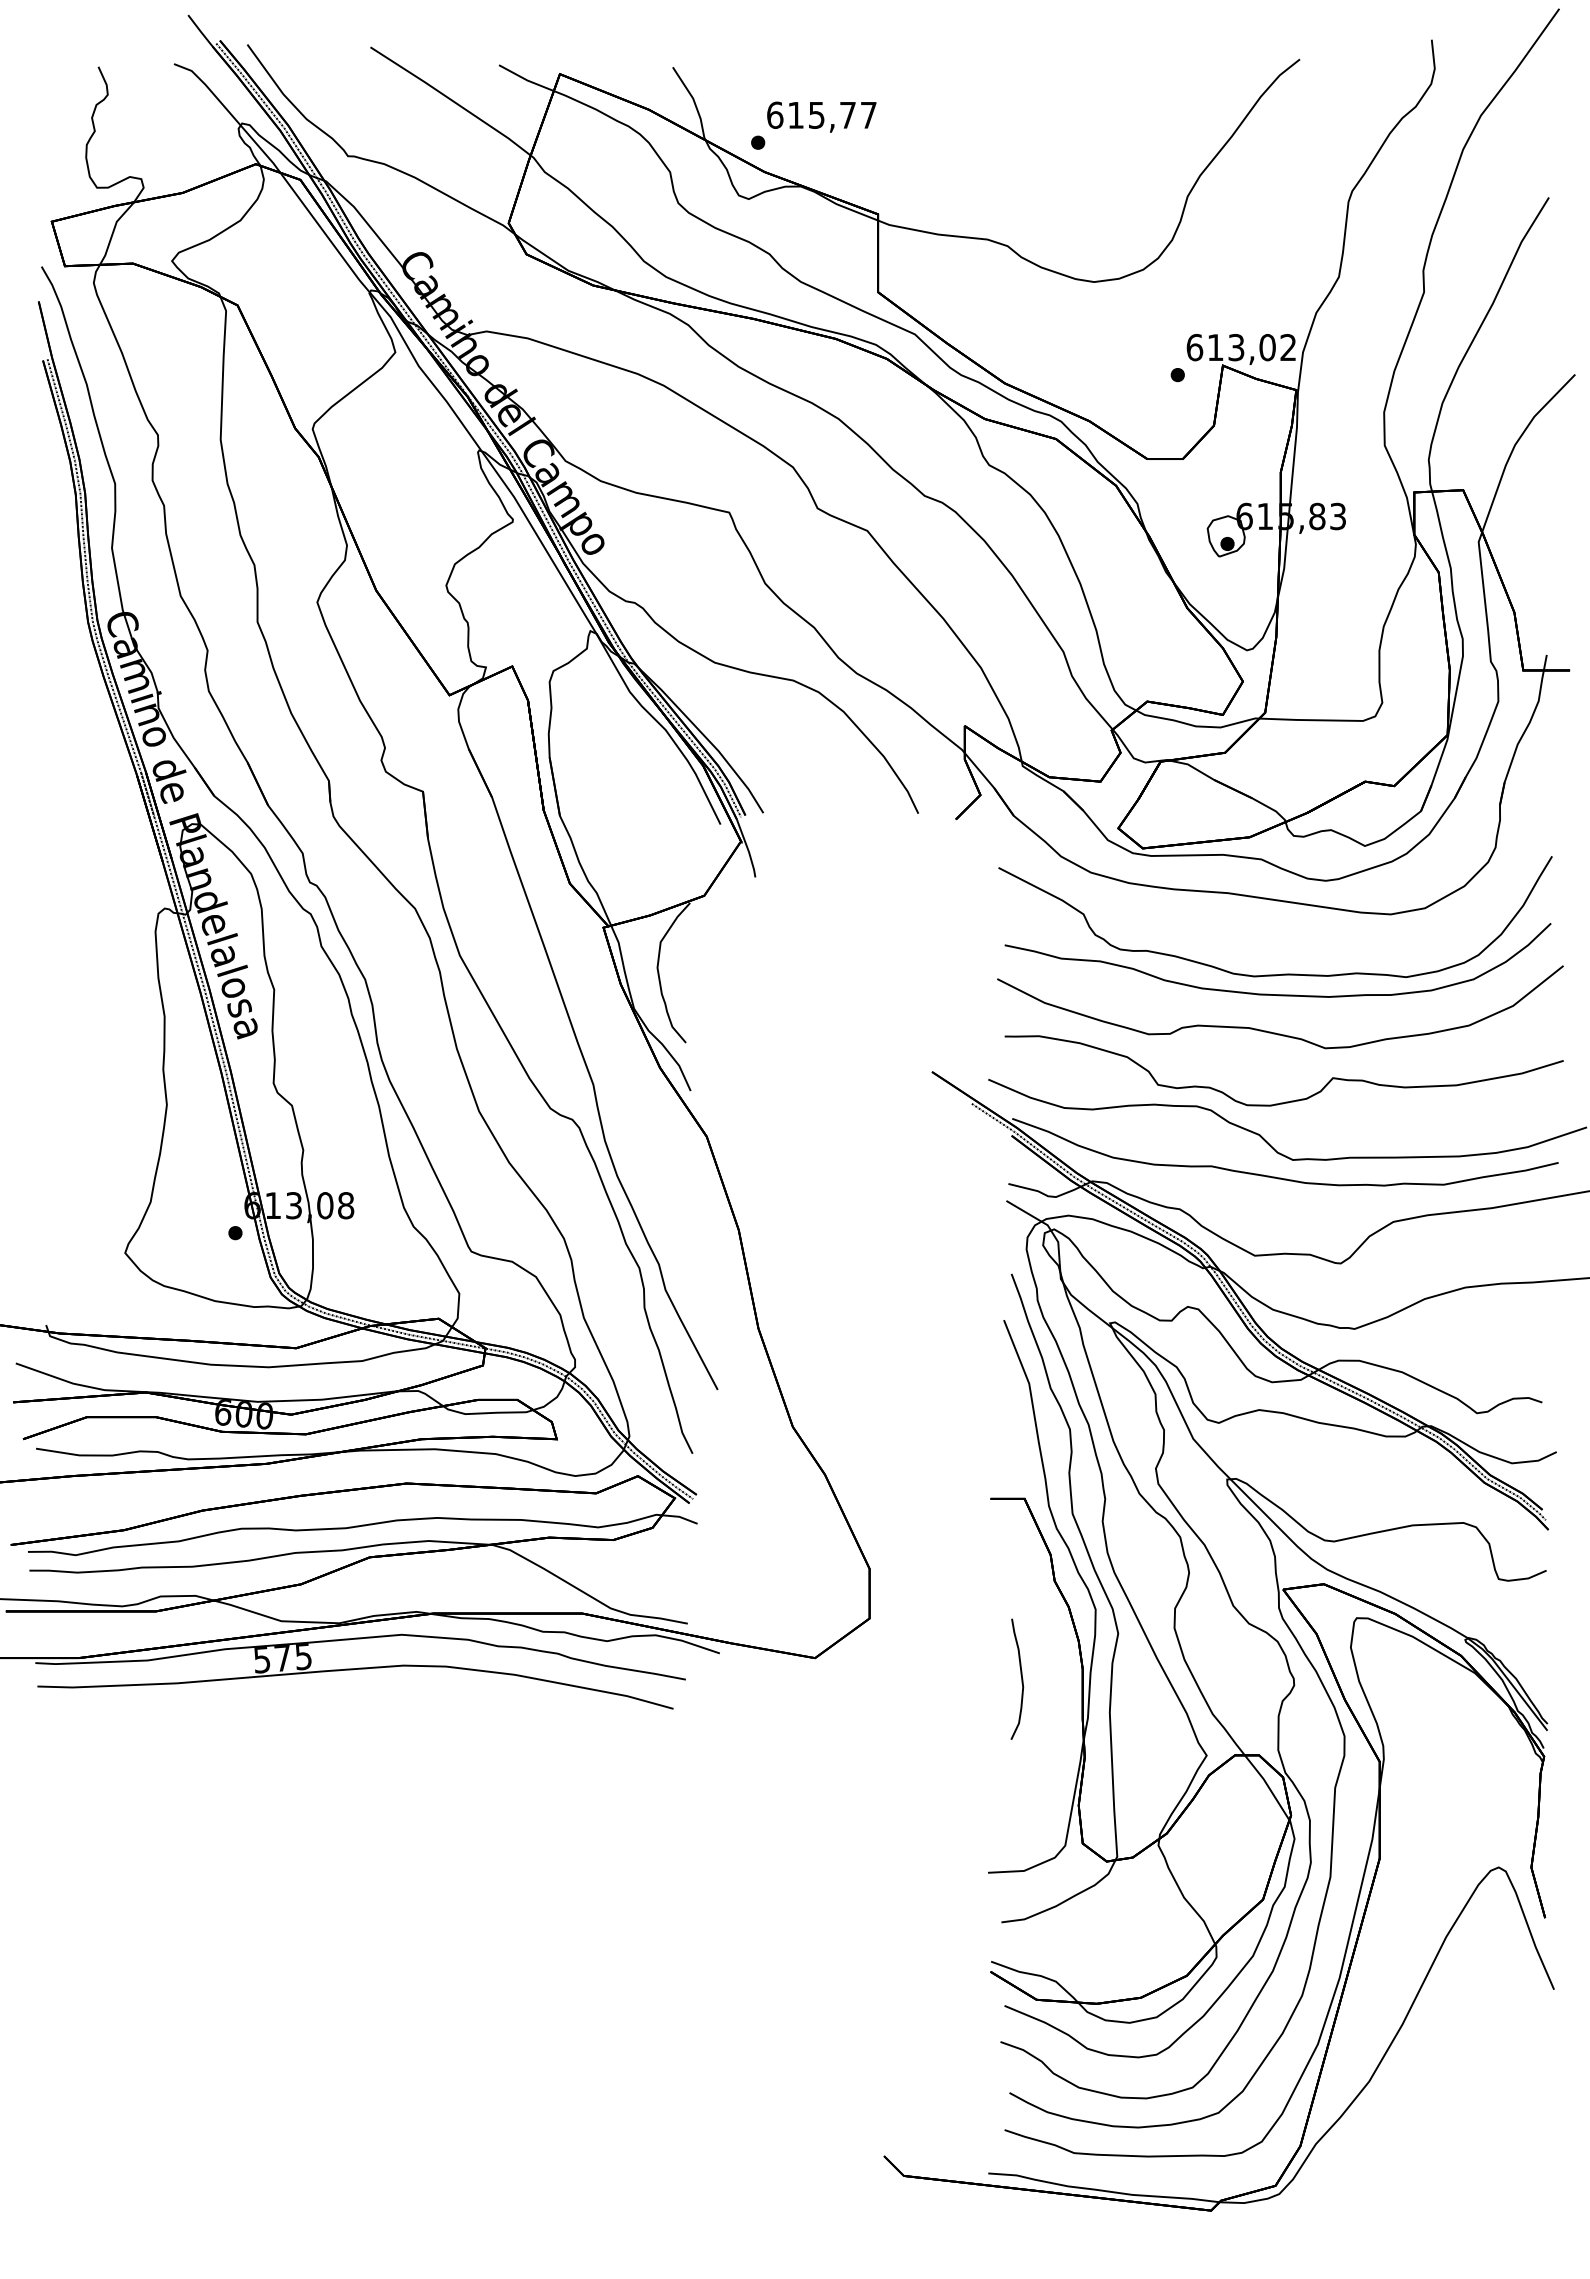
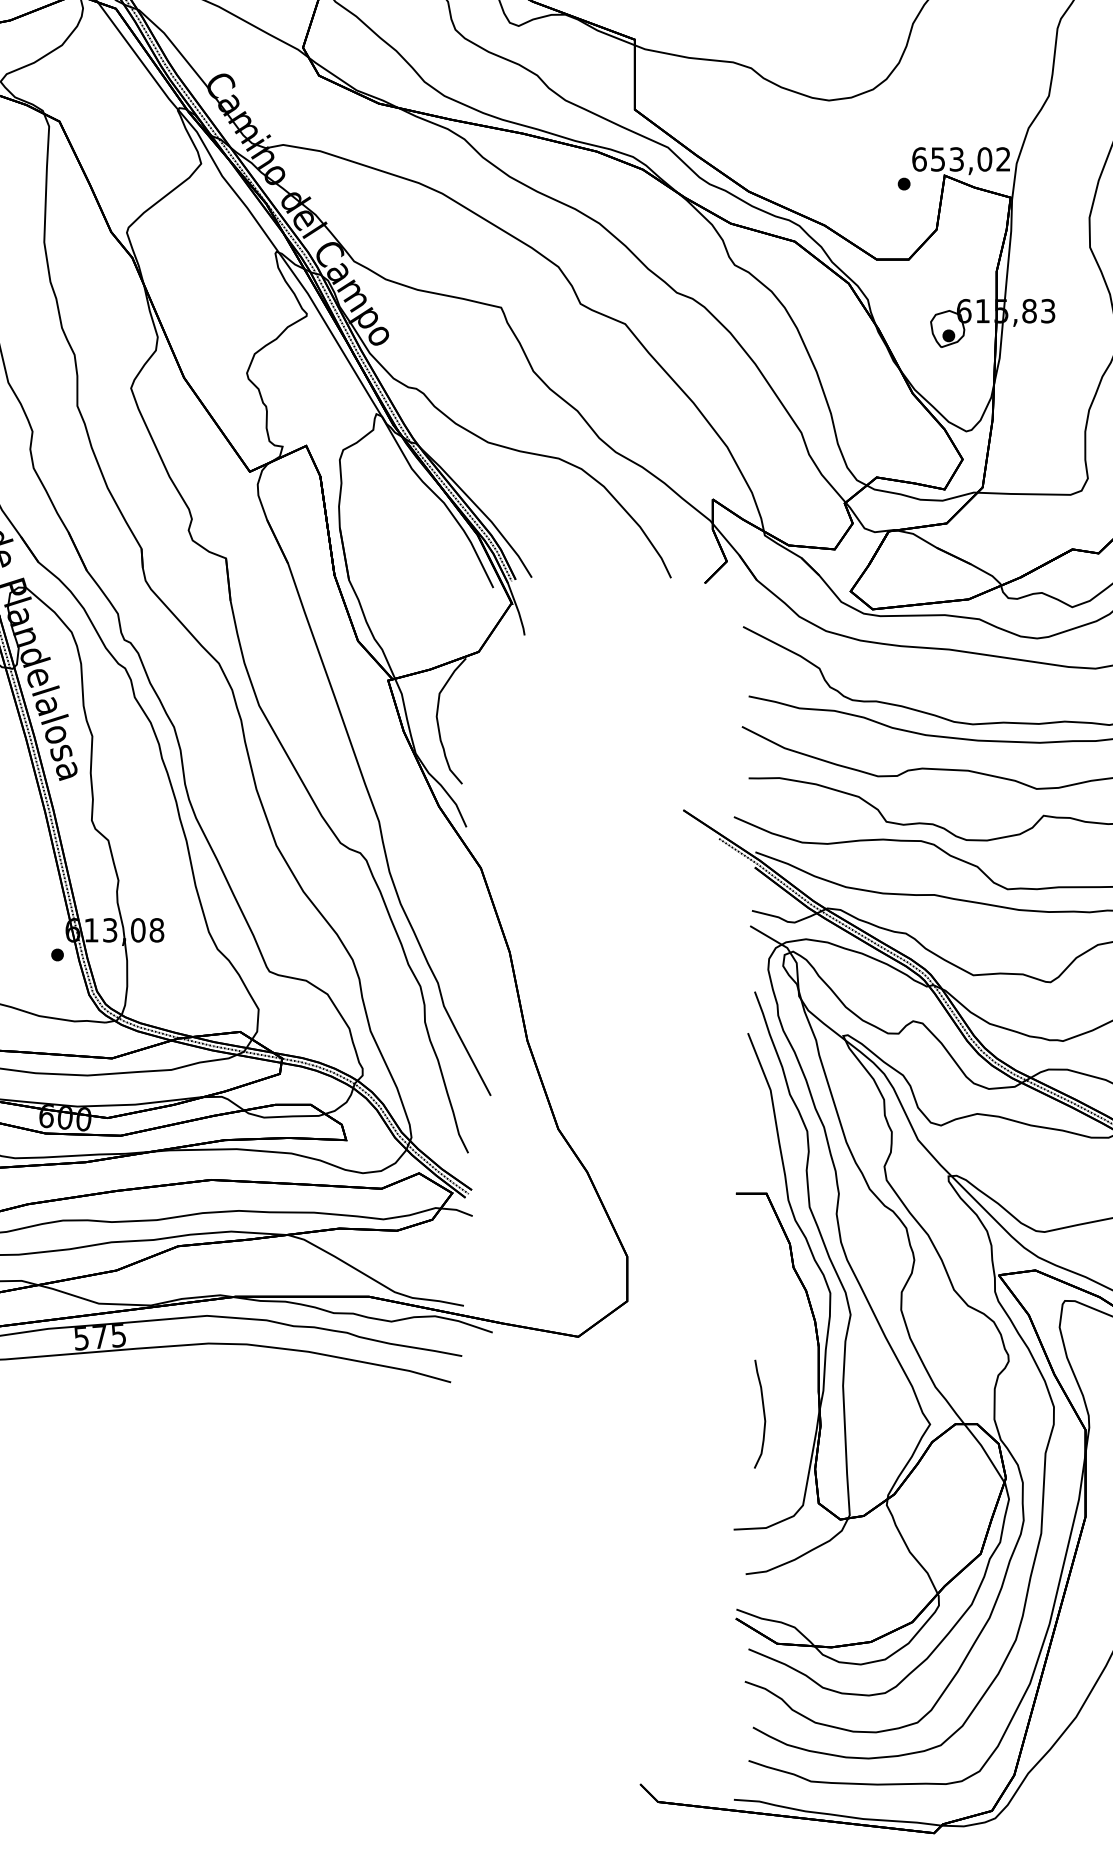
text: (1215, 347) -> (938, 159), 613,02 -> 653,02
curve: (1021, 1678) -> (763, 1413), moved

